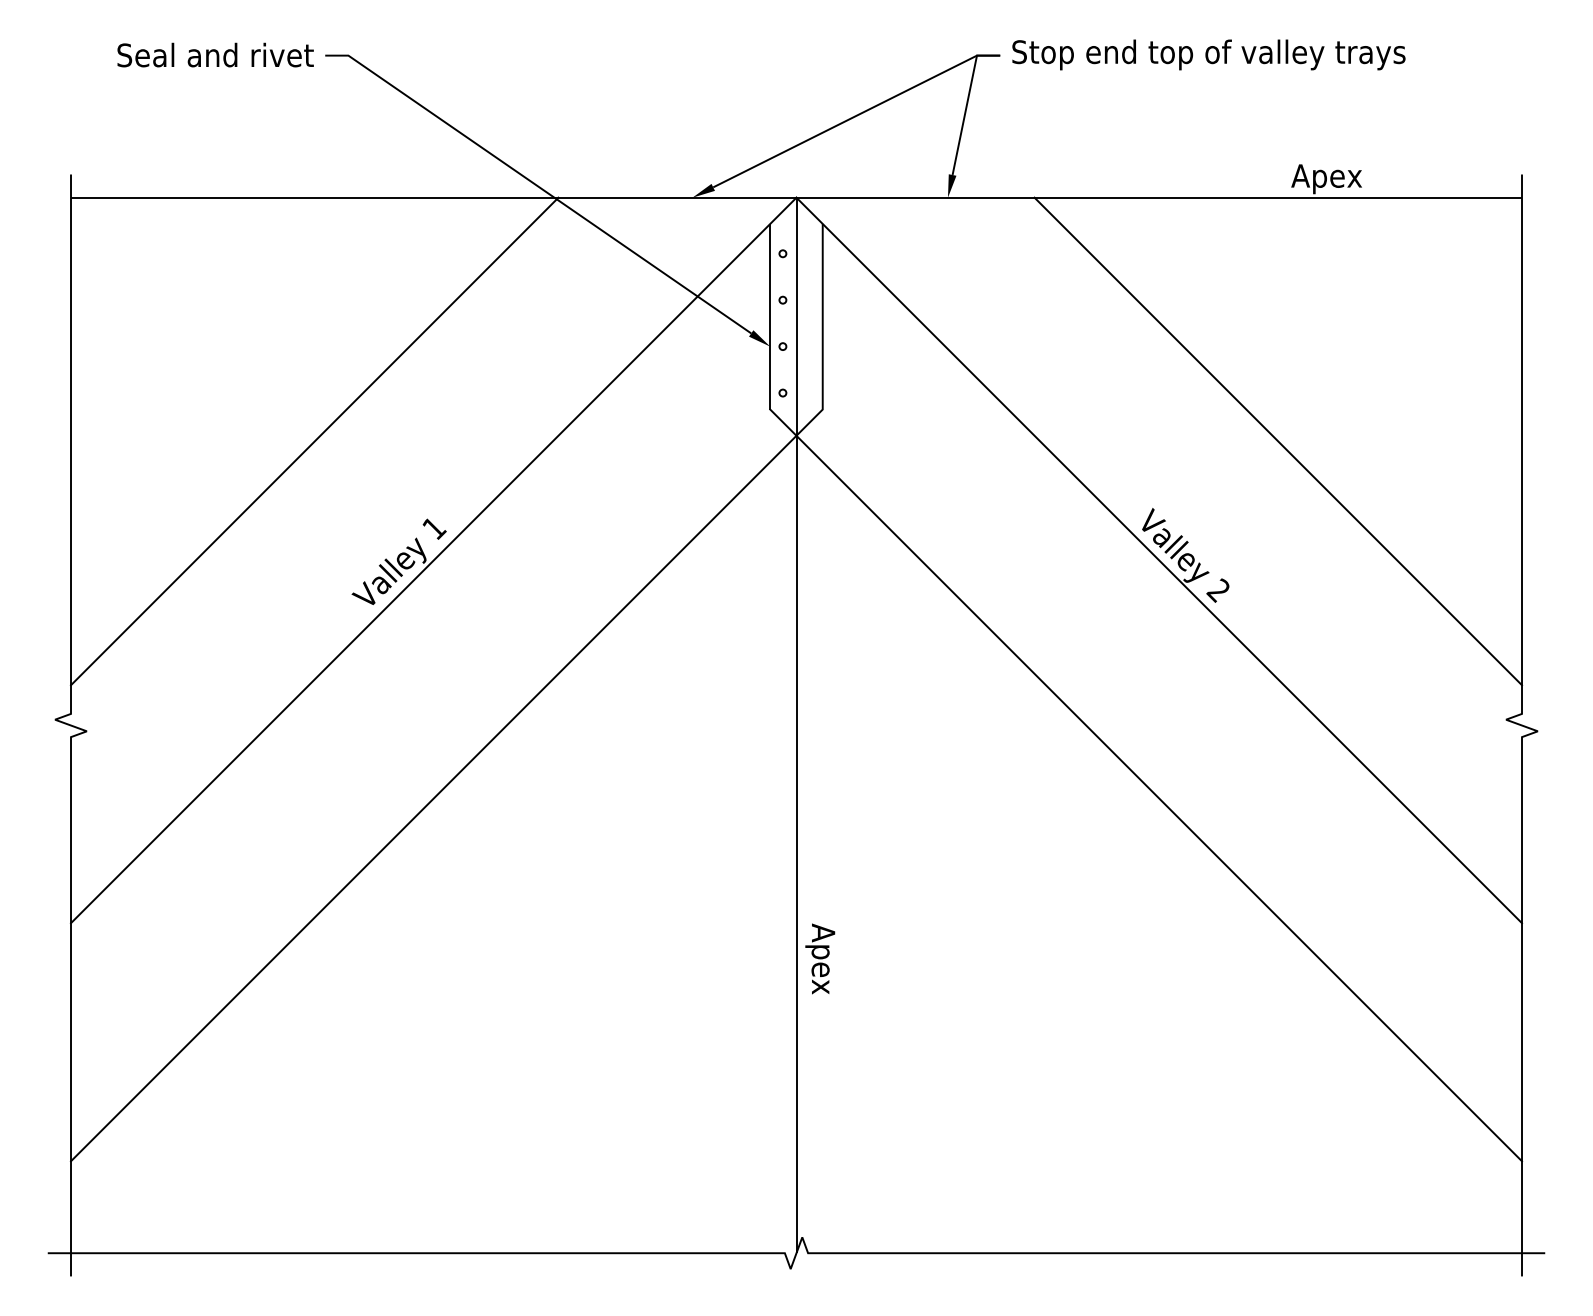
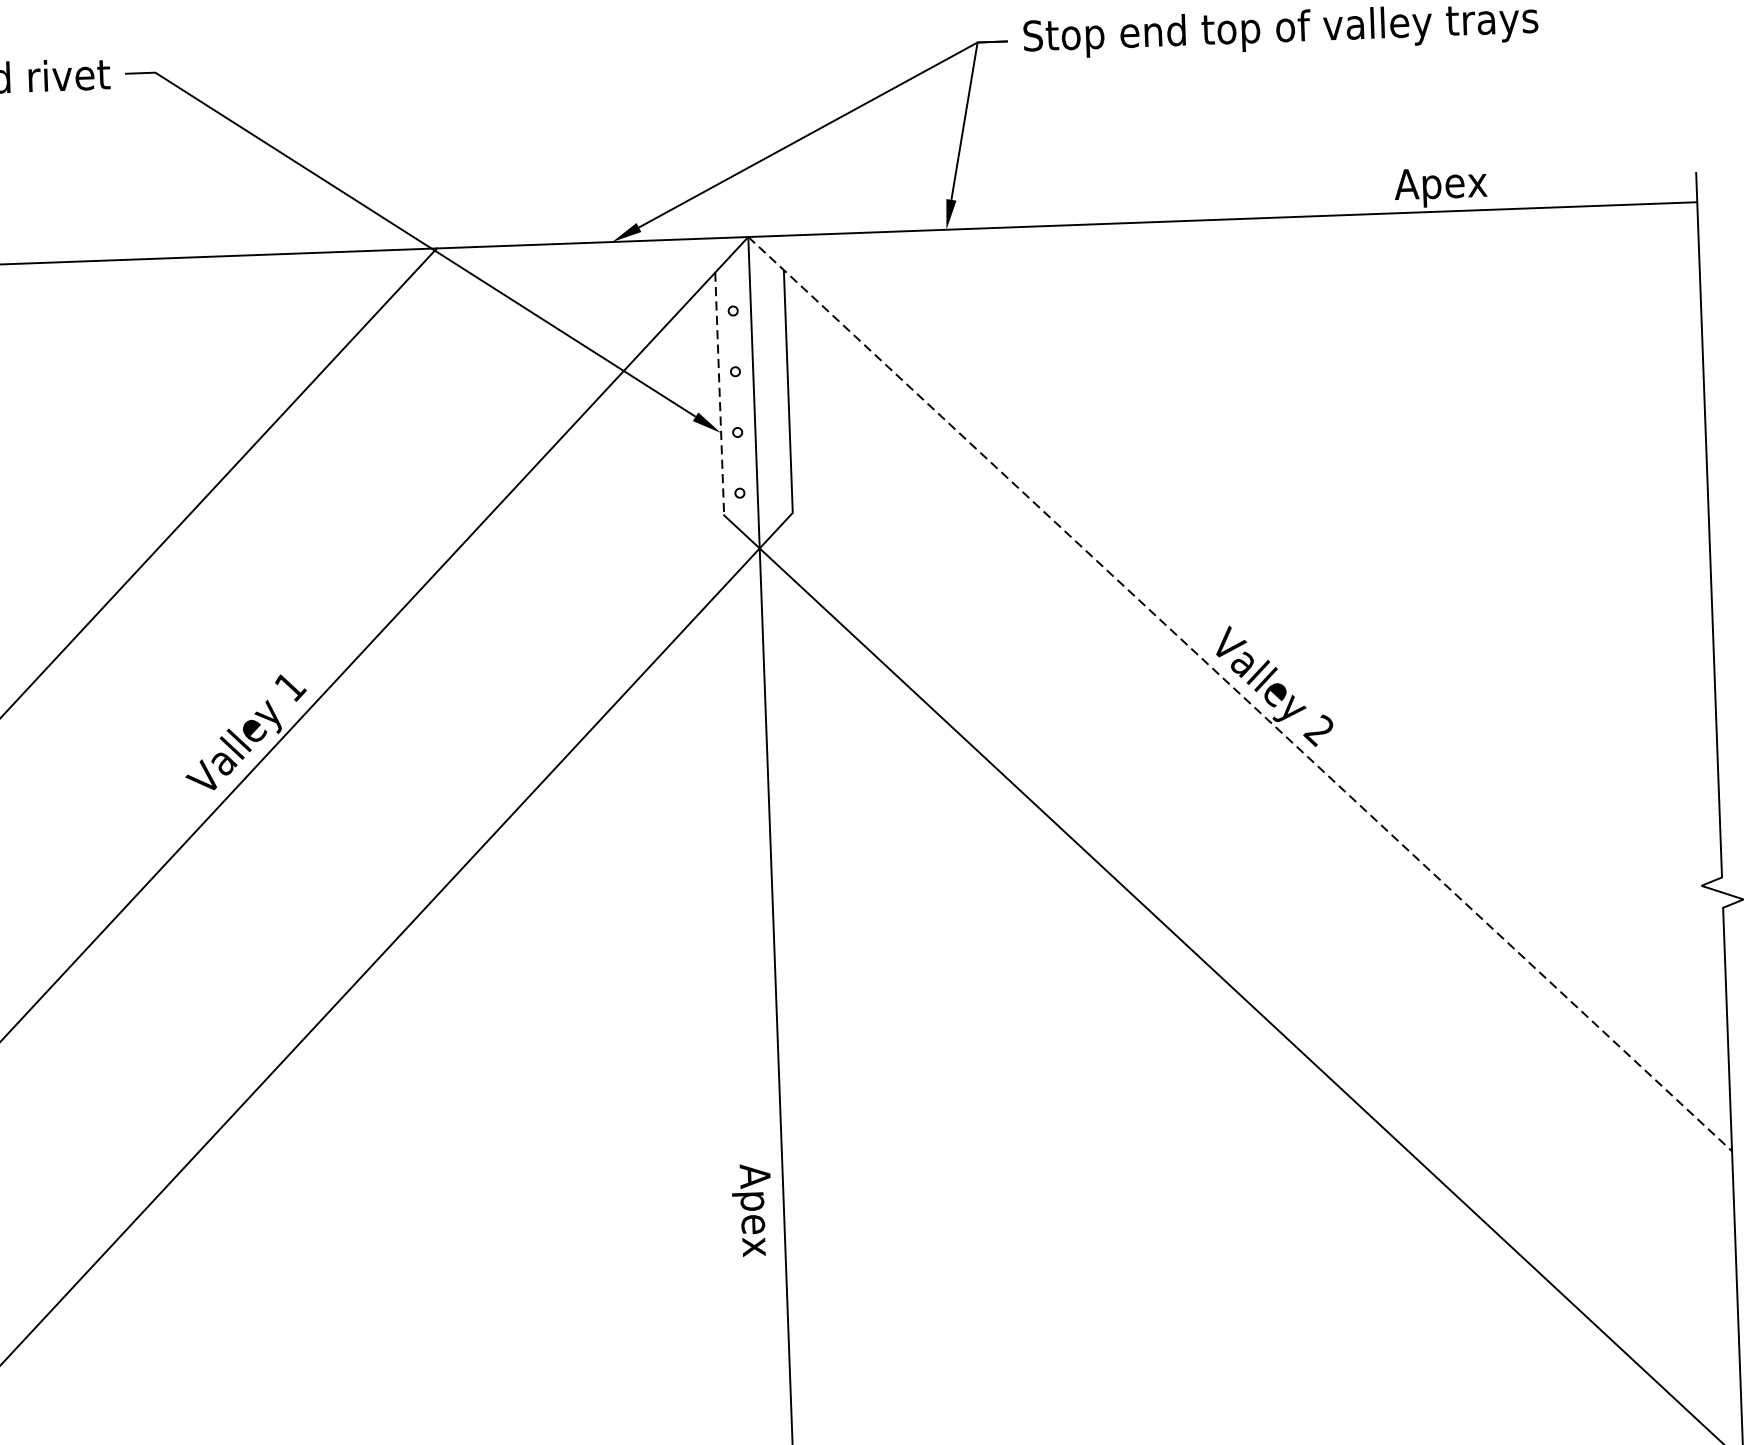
line: (770, 316) -> (719, 393), solid -> dashed
line: (1277, 441) -> (1389, 532), removed
line: (1159, 560) -> (1240, 694), solid -> dashed
text: (820, 958) -> (752, 1209), moved

